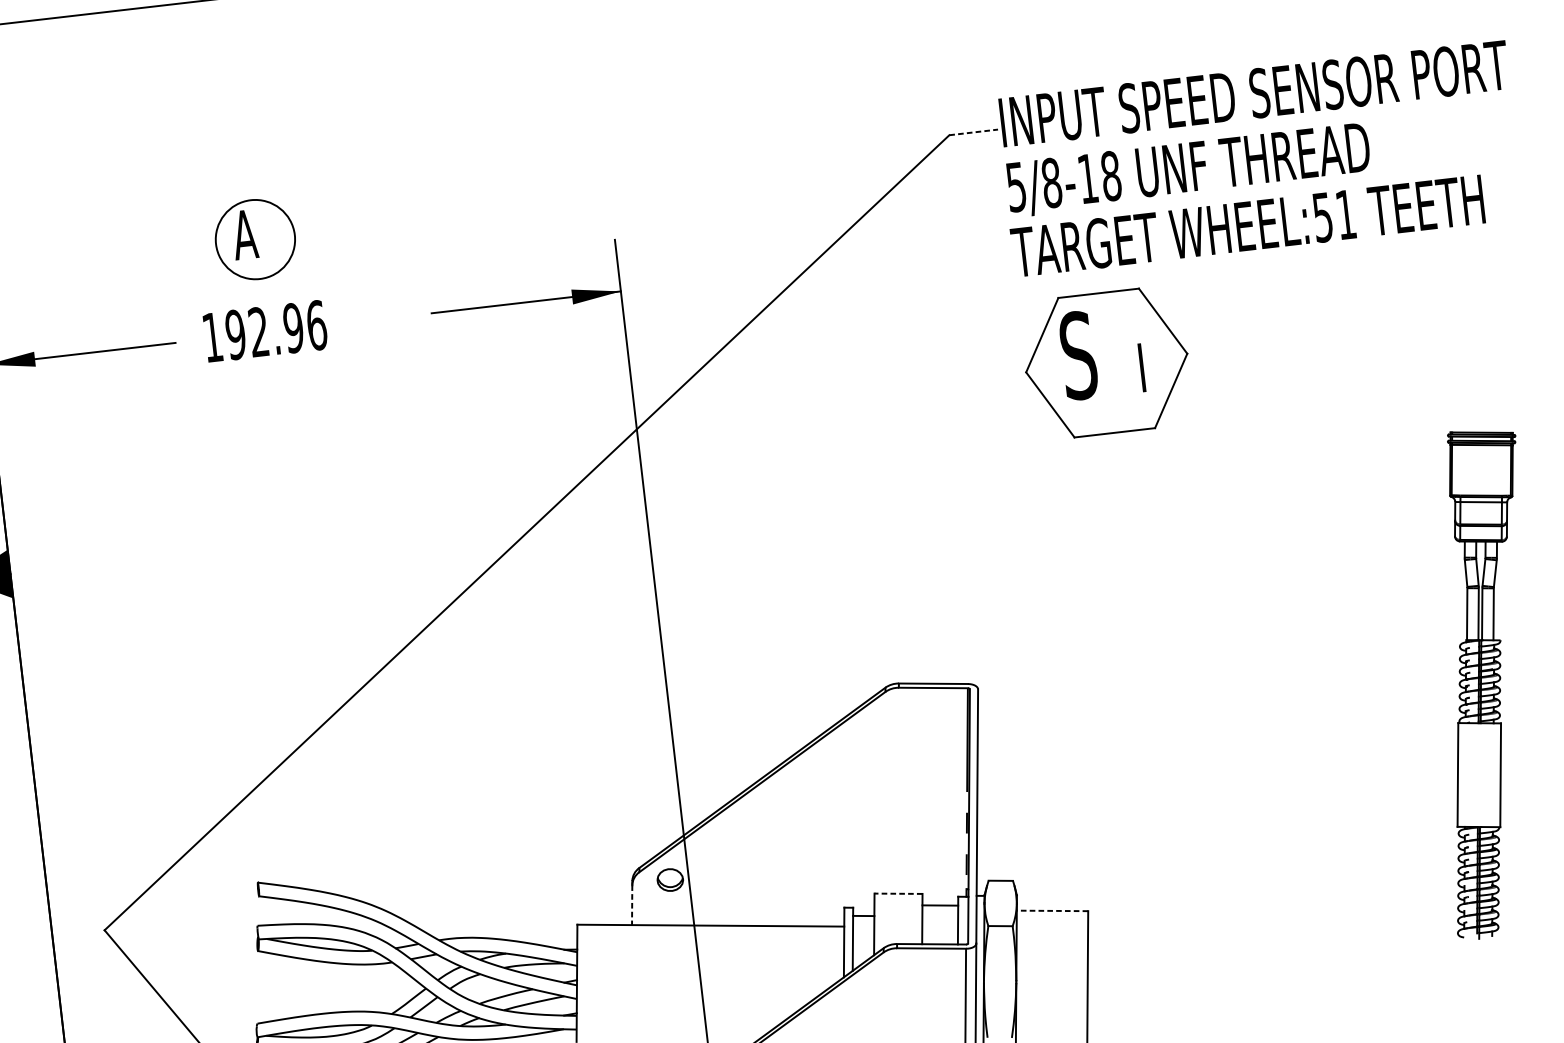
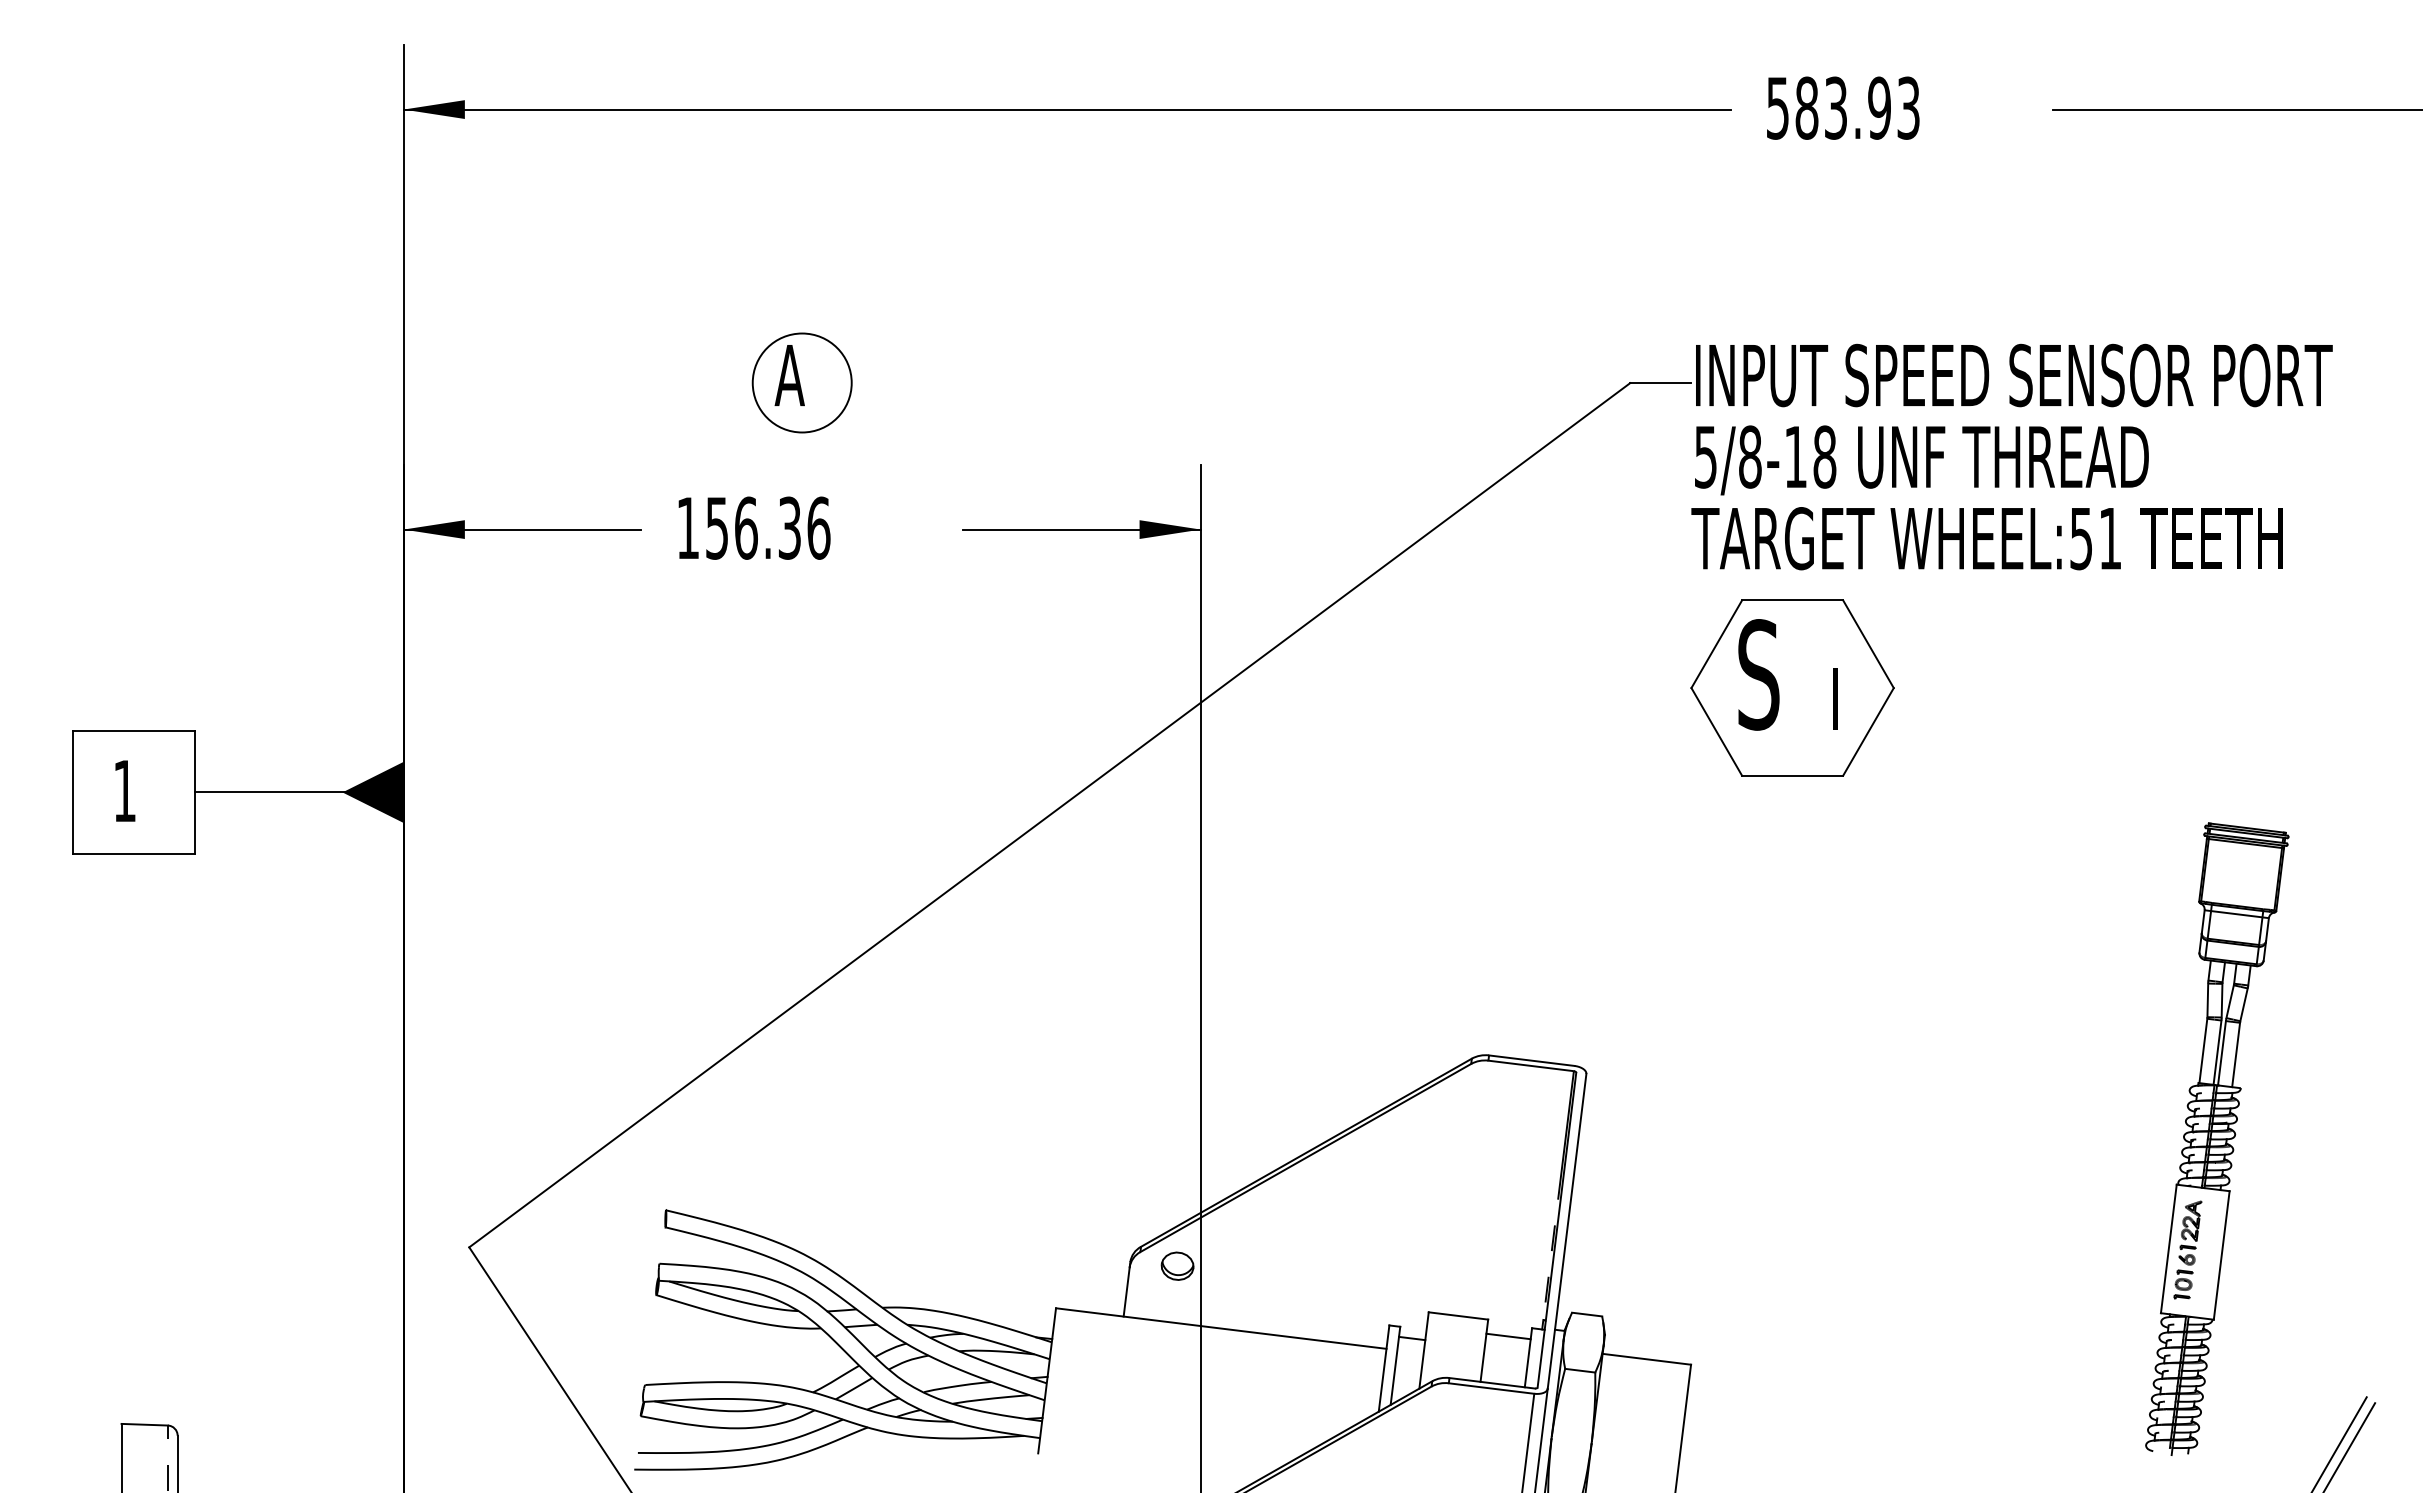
line: (973, 132) -> (1660, 383), dashed -> solid
part: (254, 239) -> (801, 382), moved
text: (264, 330) -> (753, 527), 192.96 -> 156.36
part: (1472, 773) -> (2187, 1249), added
line: (898, 893) -> (1458, 1315), dashed -> solid
line: (631, 904) -> (1126, 1291), dashed -> solid
line: (1052, 911) -> (1646, 1359), dashed -> solid

